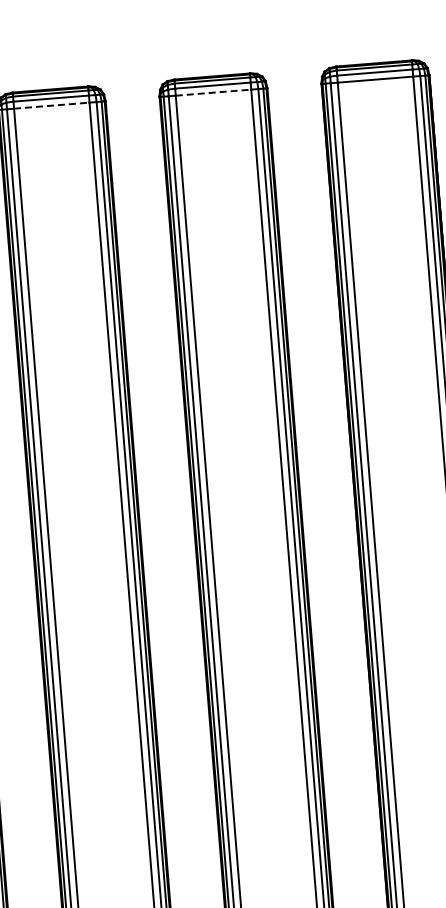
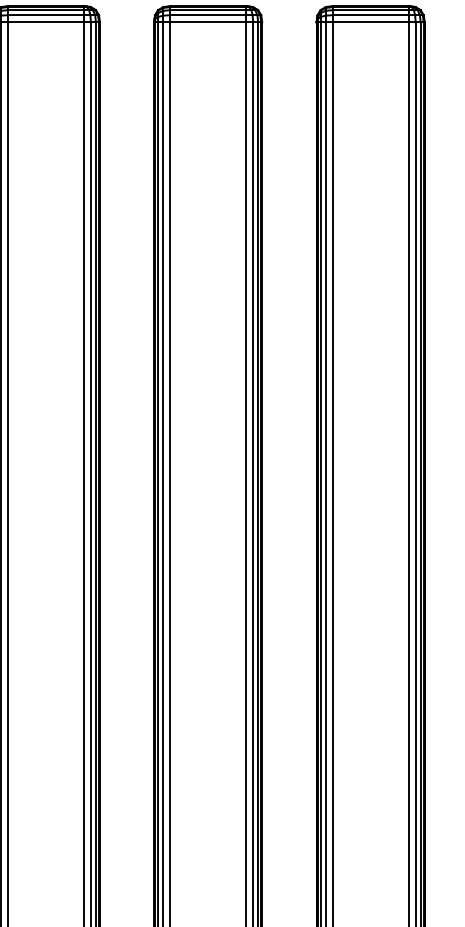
line: (213, 92) -> (208, 22), dashed -> solid
line: (51, 105) -> (45, 22), dashed -> solid

